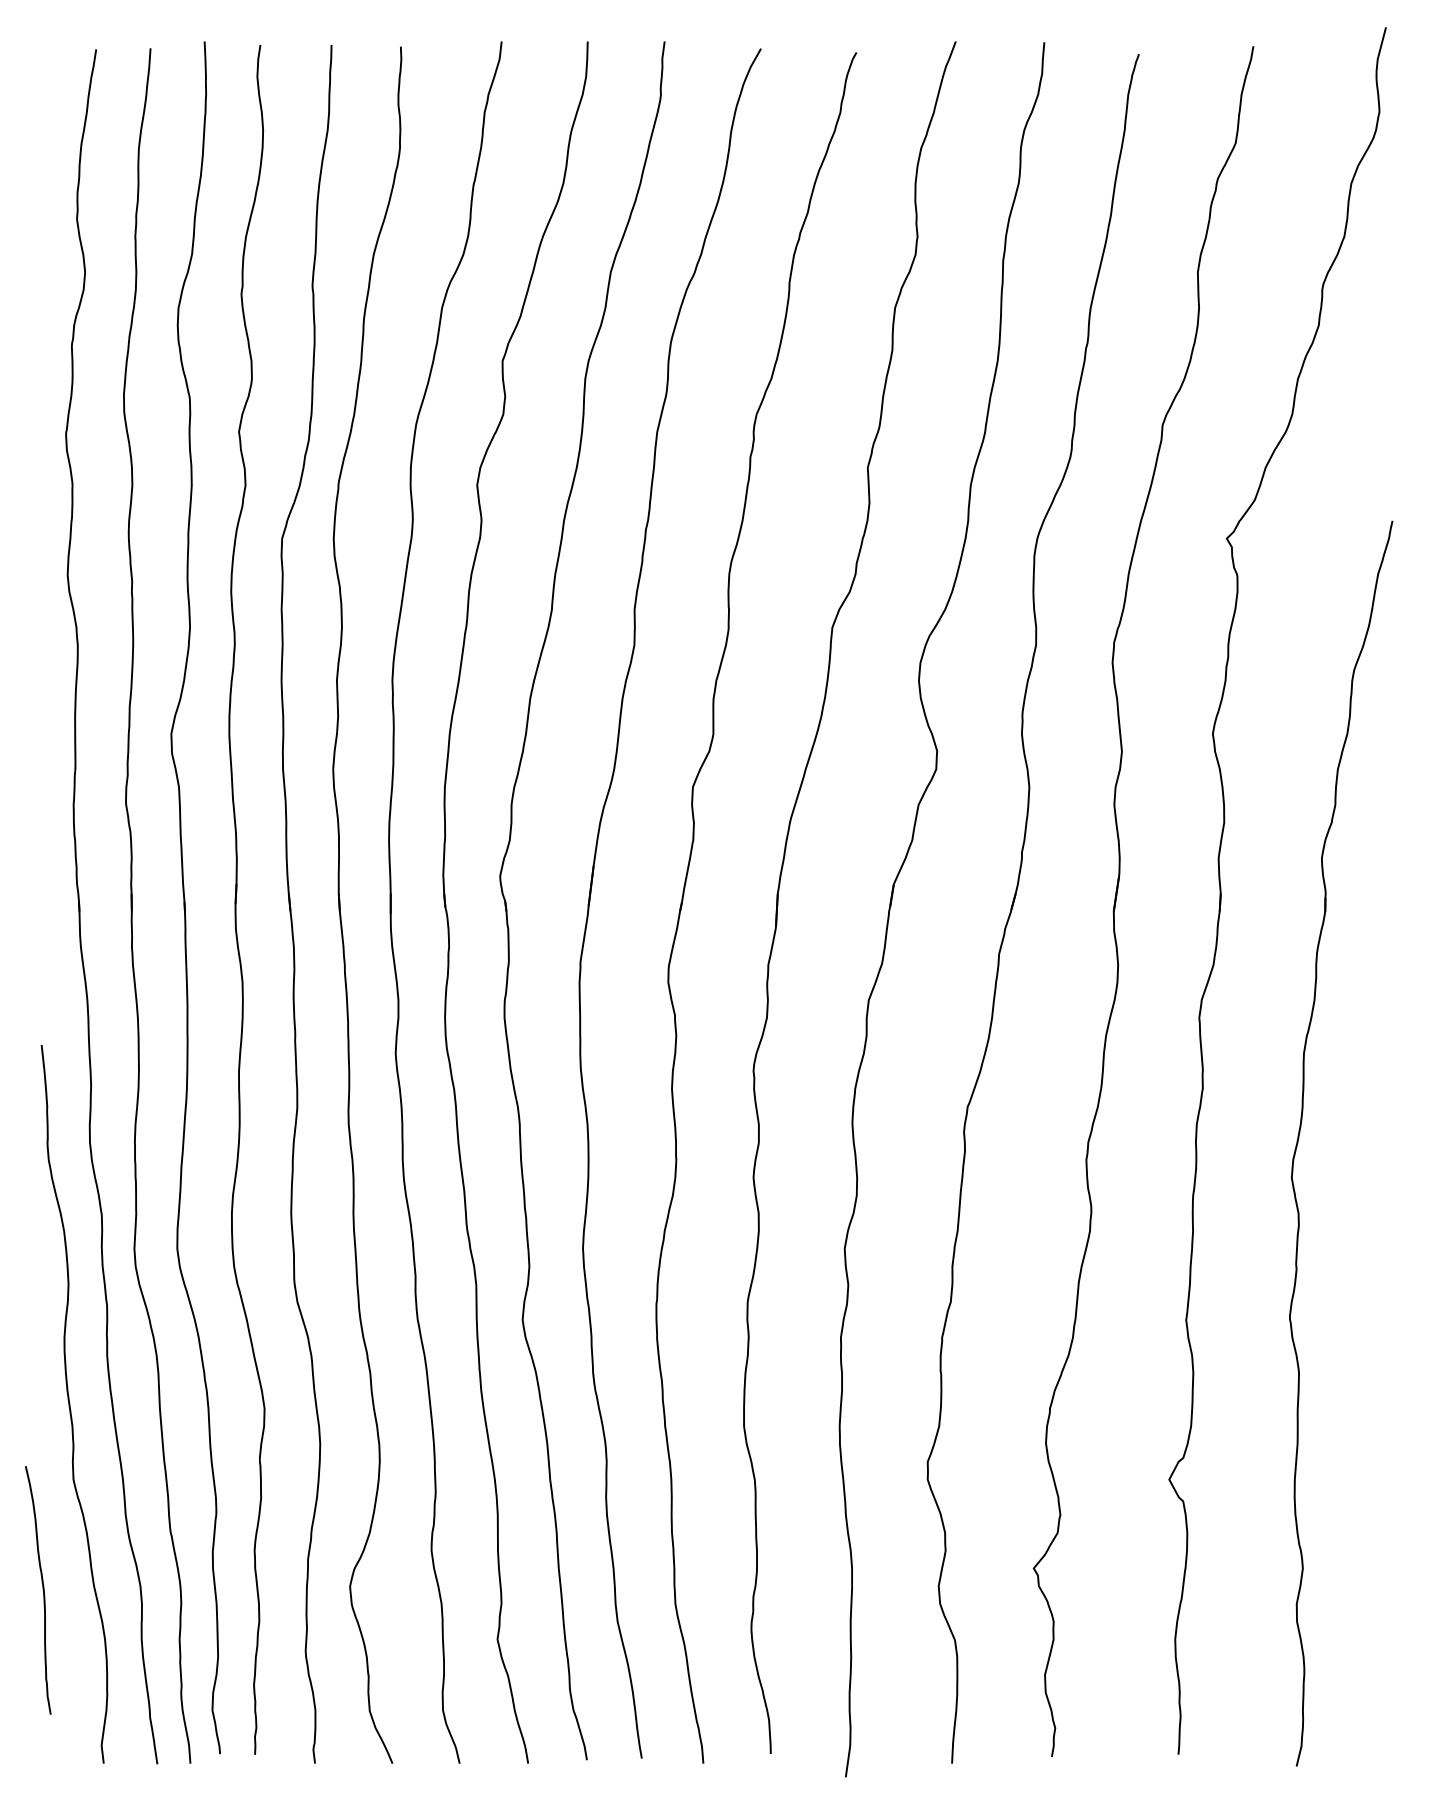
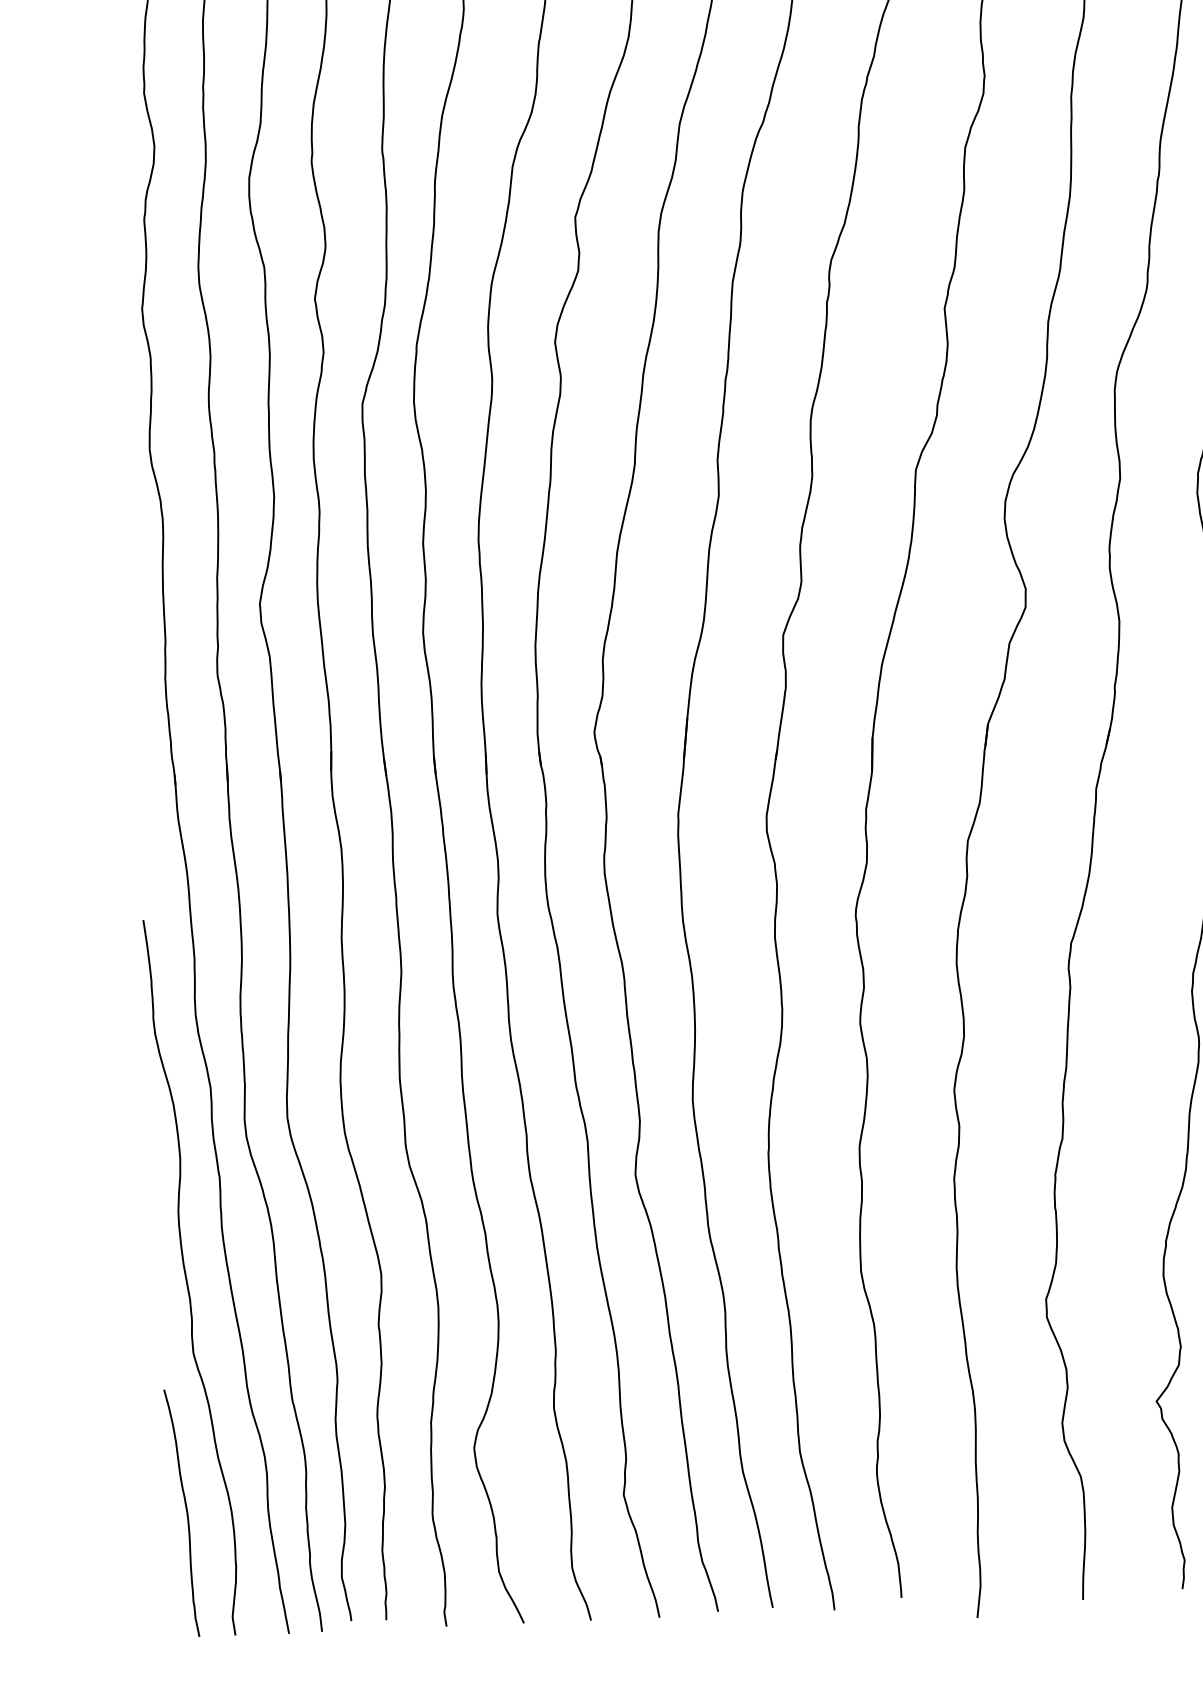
curve: (42, 1590) -> (186, 1513), moved

